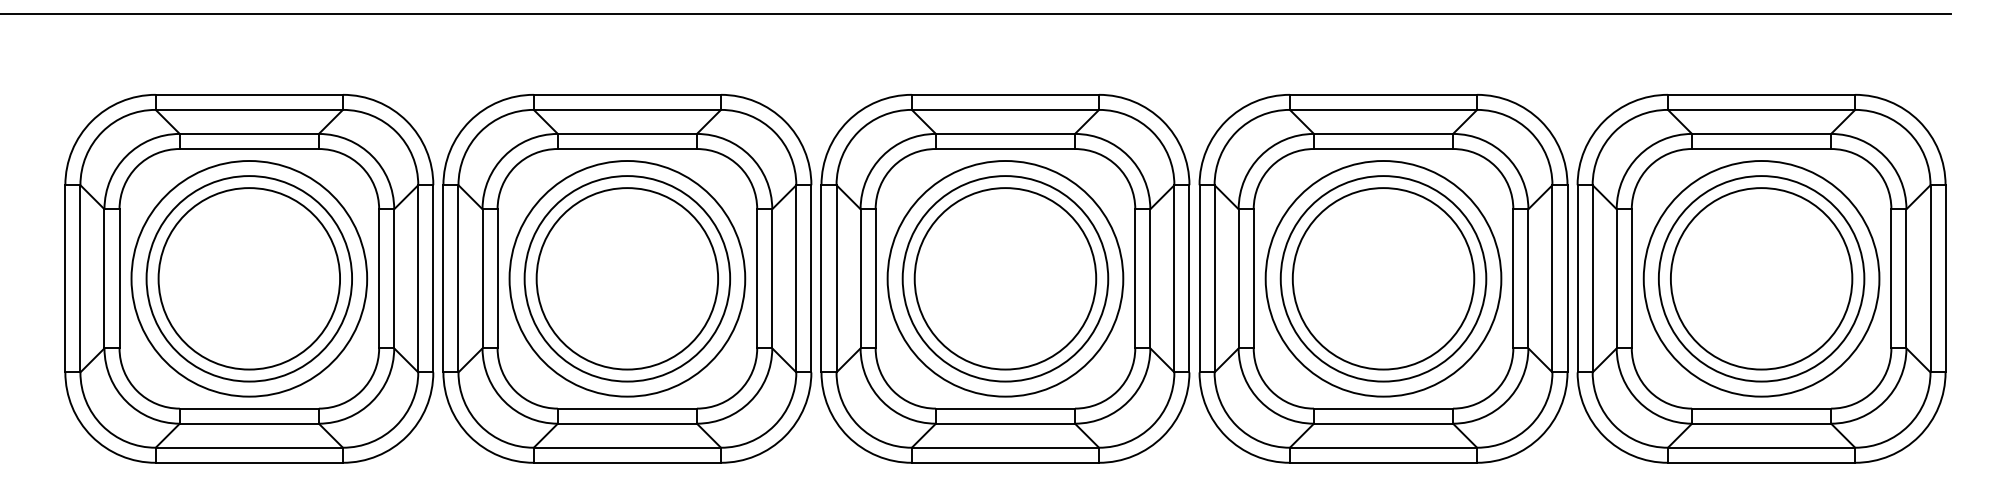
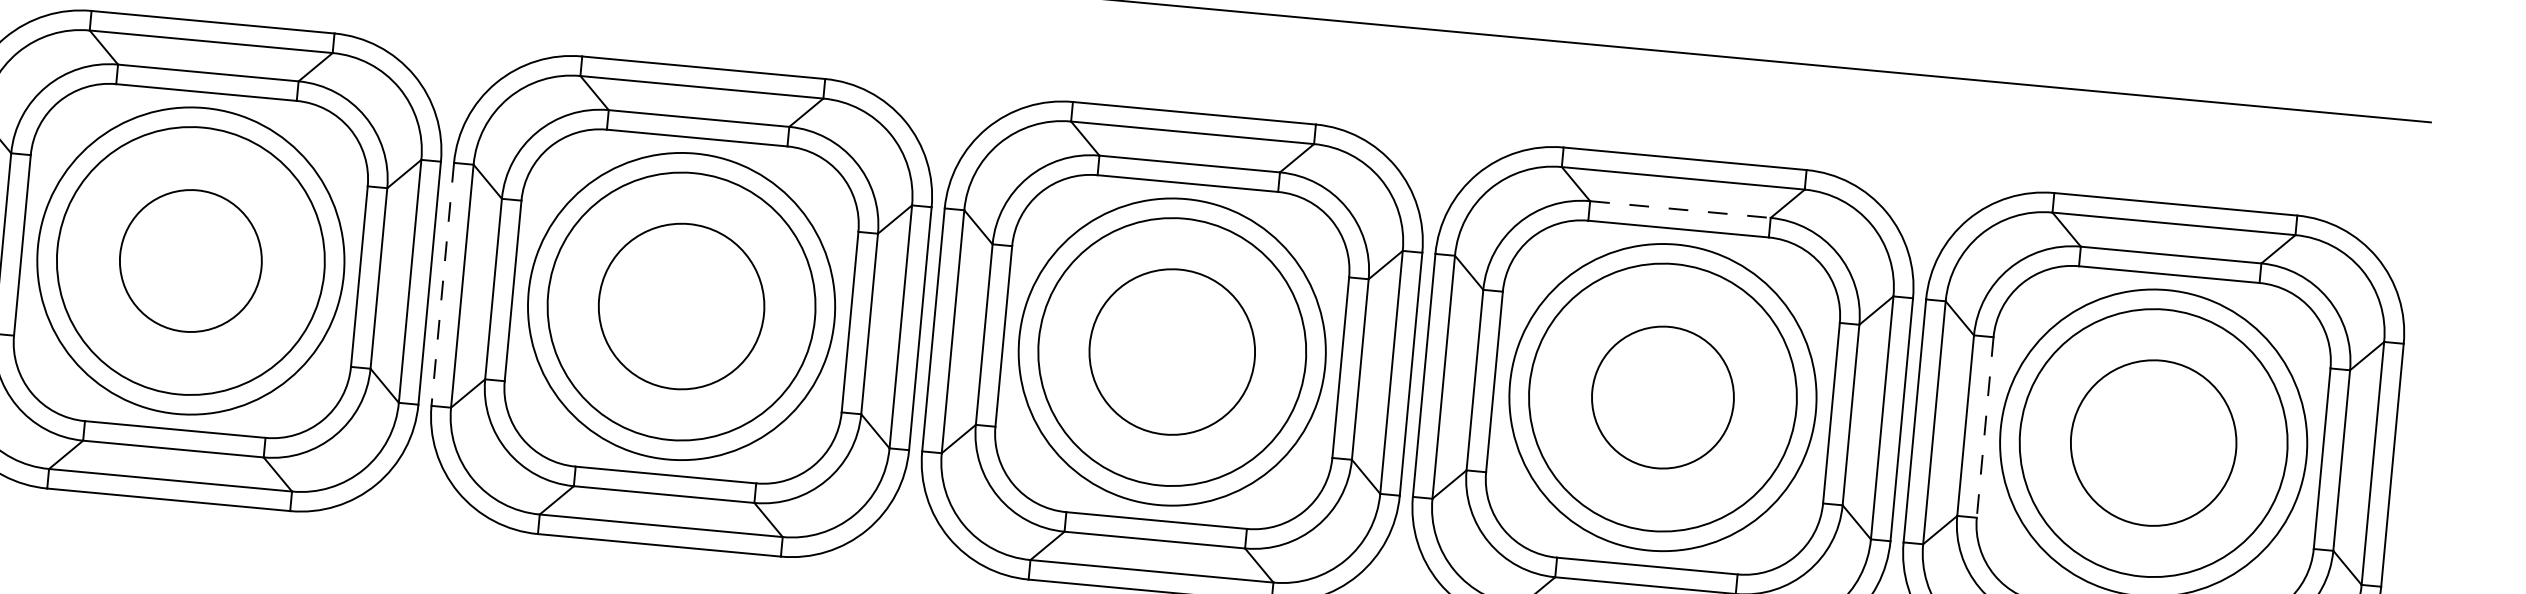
line: (1383, 133) -> (1680, 208), solid -> dashed
circle: (249, 278) -> (191, 260), size x0.6
line: (443, 278) -> (442, 283), solid -> dashed
circle: (627, 278) -> (681, 306), size x0.7
circle: (1005, 278) -> (1172, 351), size x0.7
circle: (1383, 278) -> (1662, 397), size x0.6
line: (1631, 278) -> (1984, 427), solid -> dashed
circle: (1761, 278) -> (2153, 442), size x0.7

